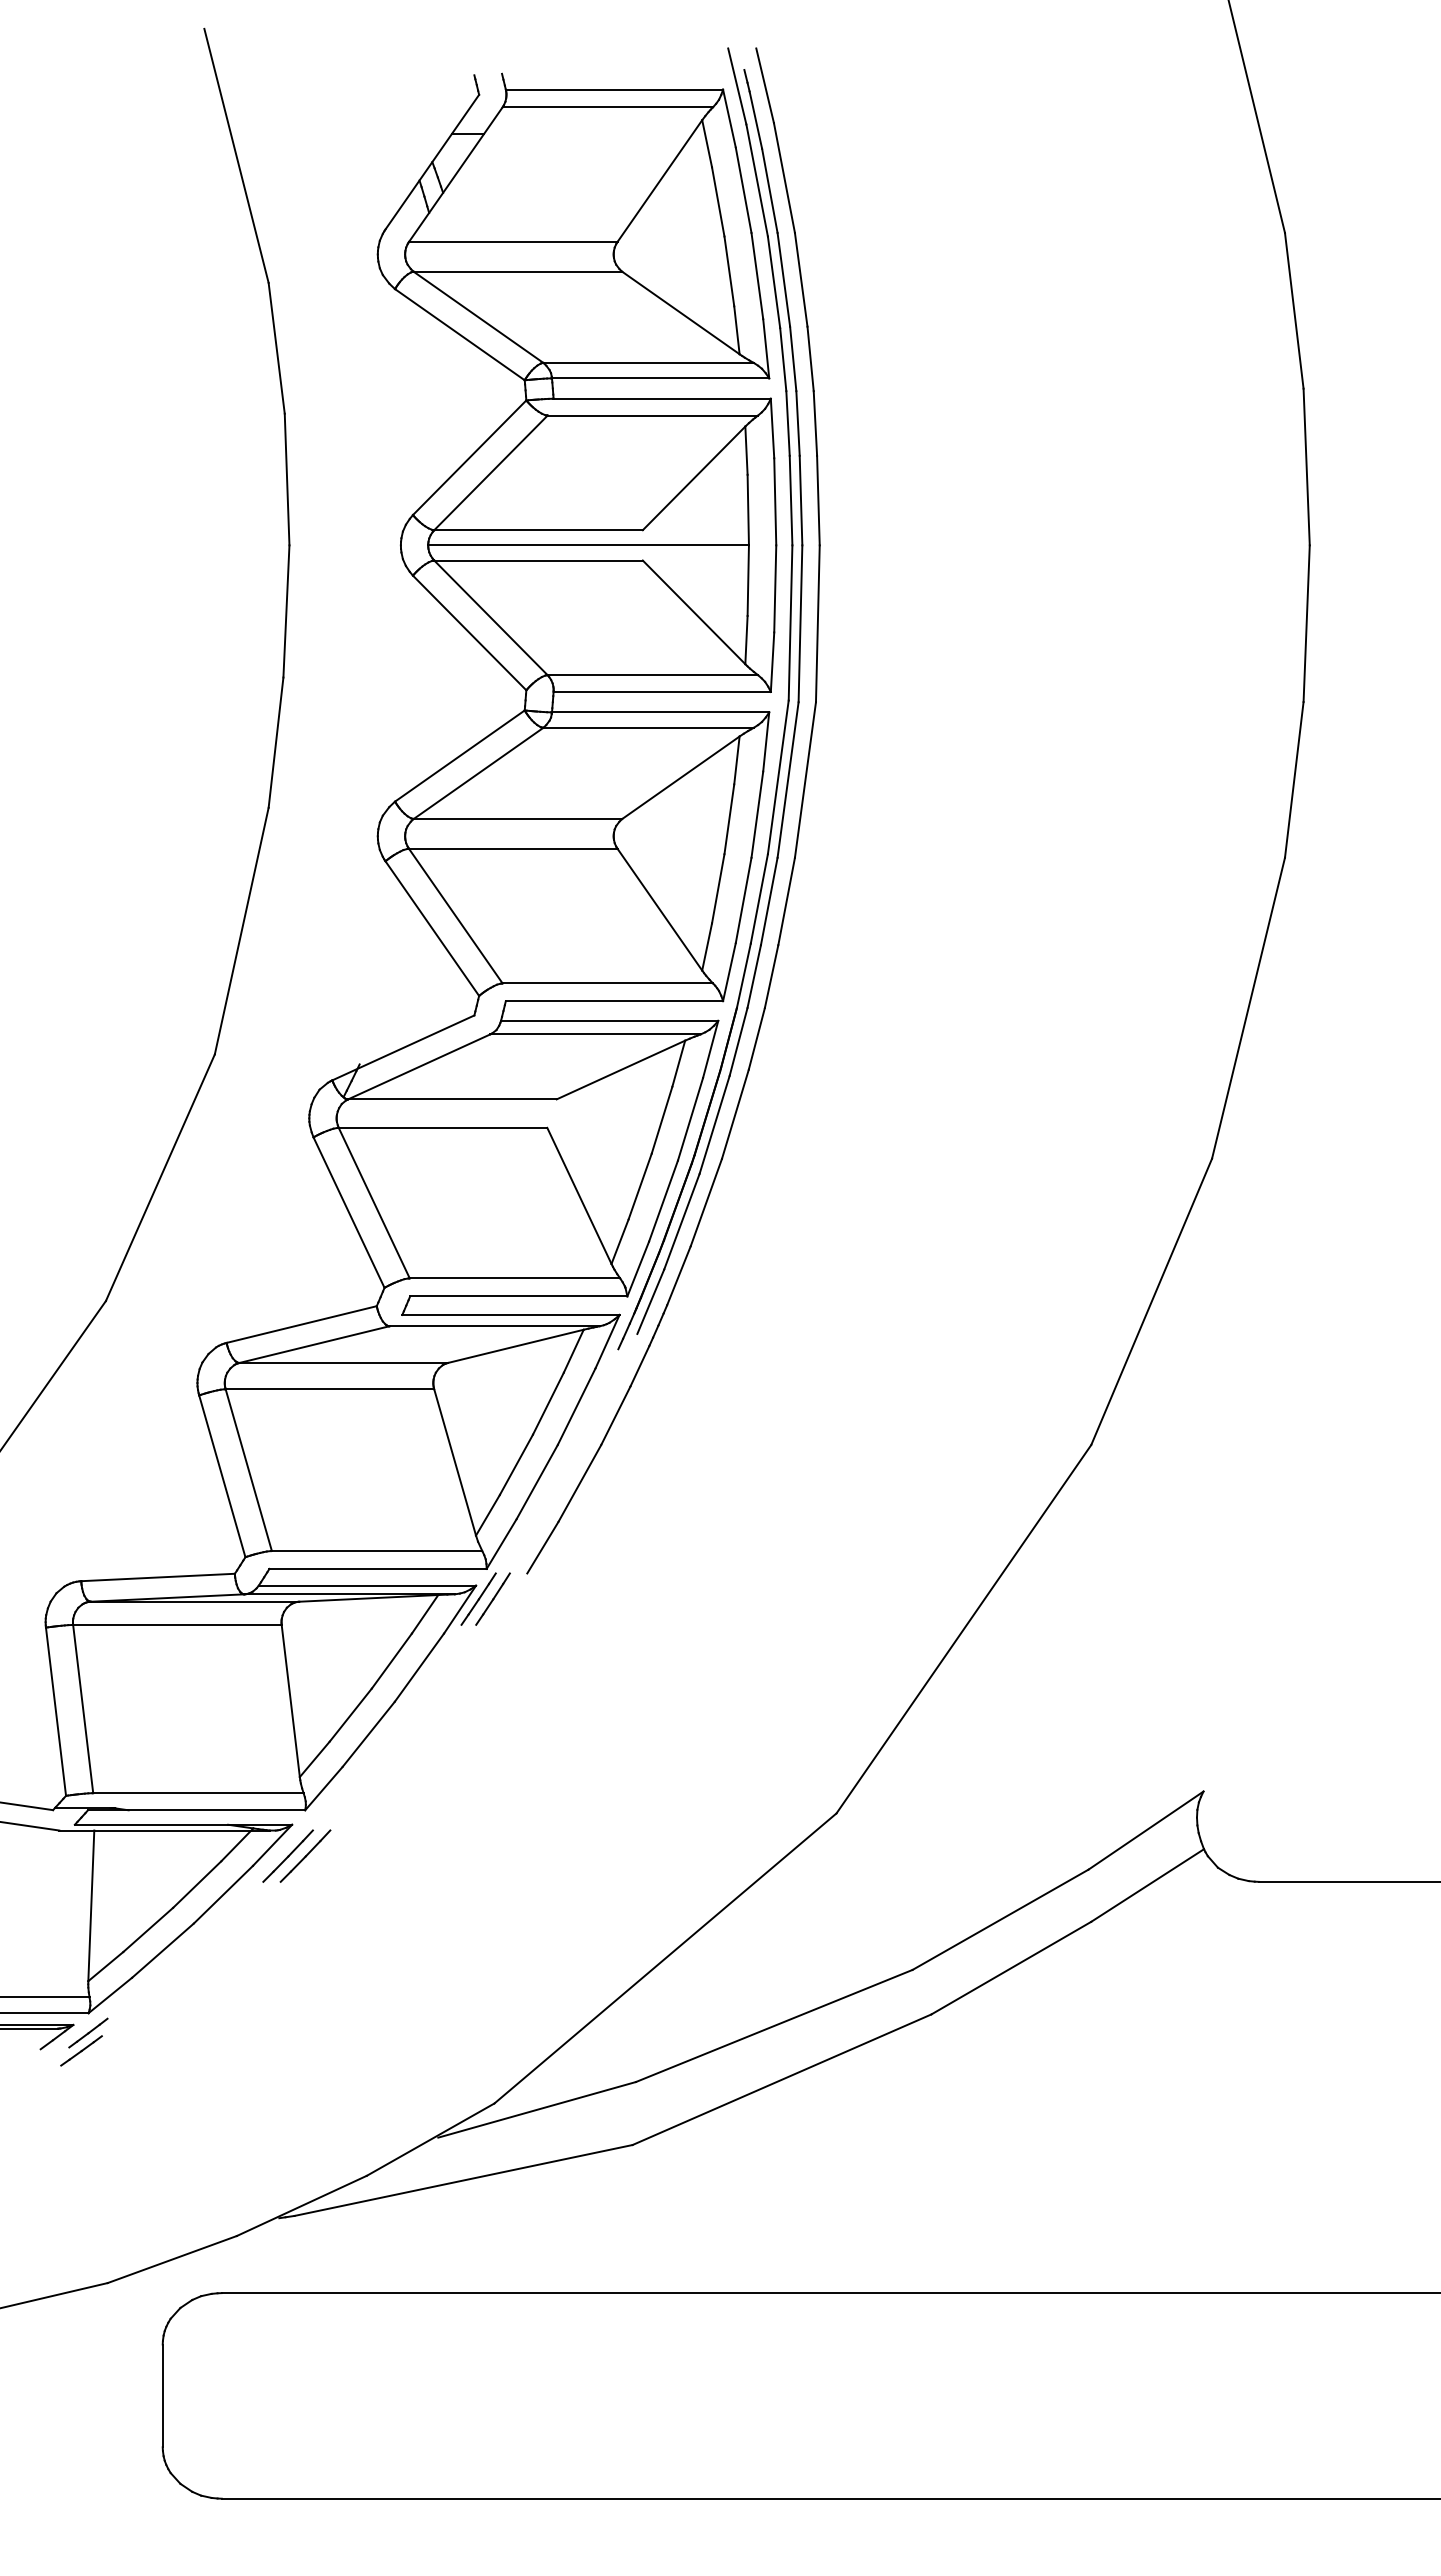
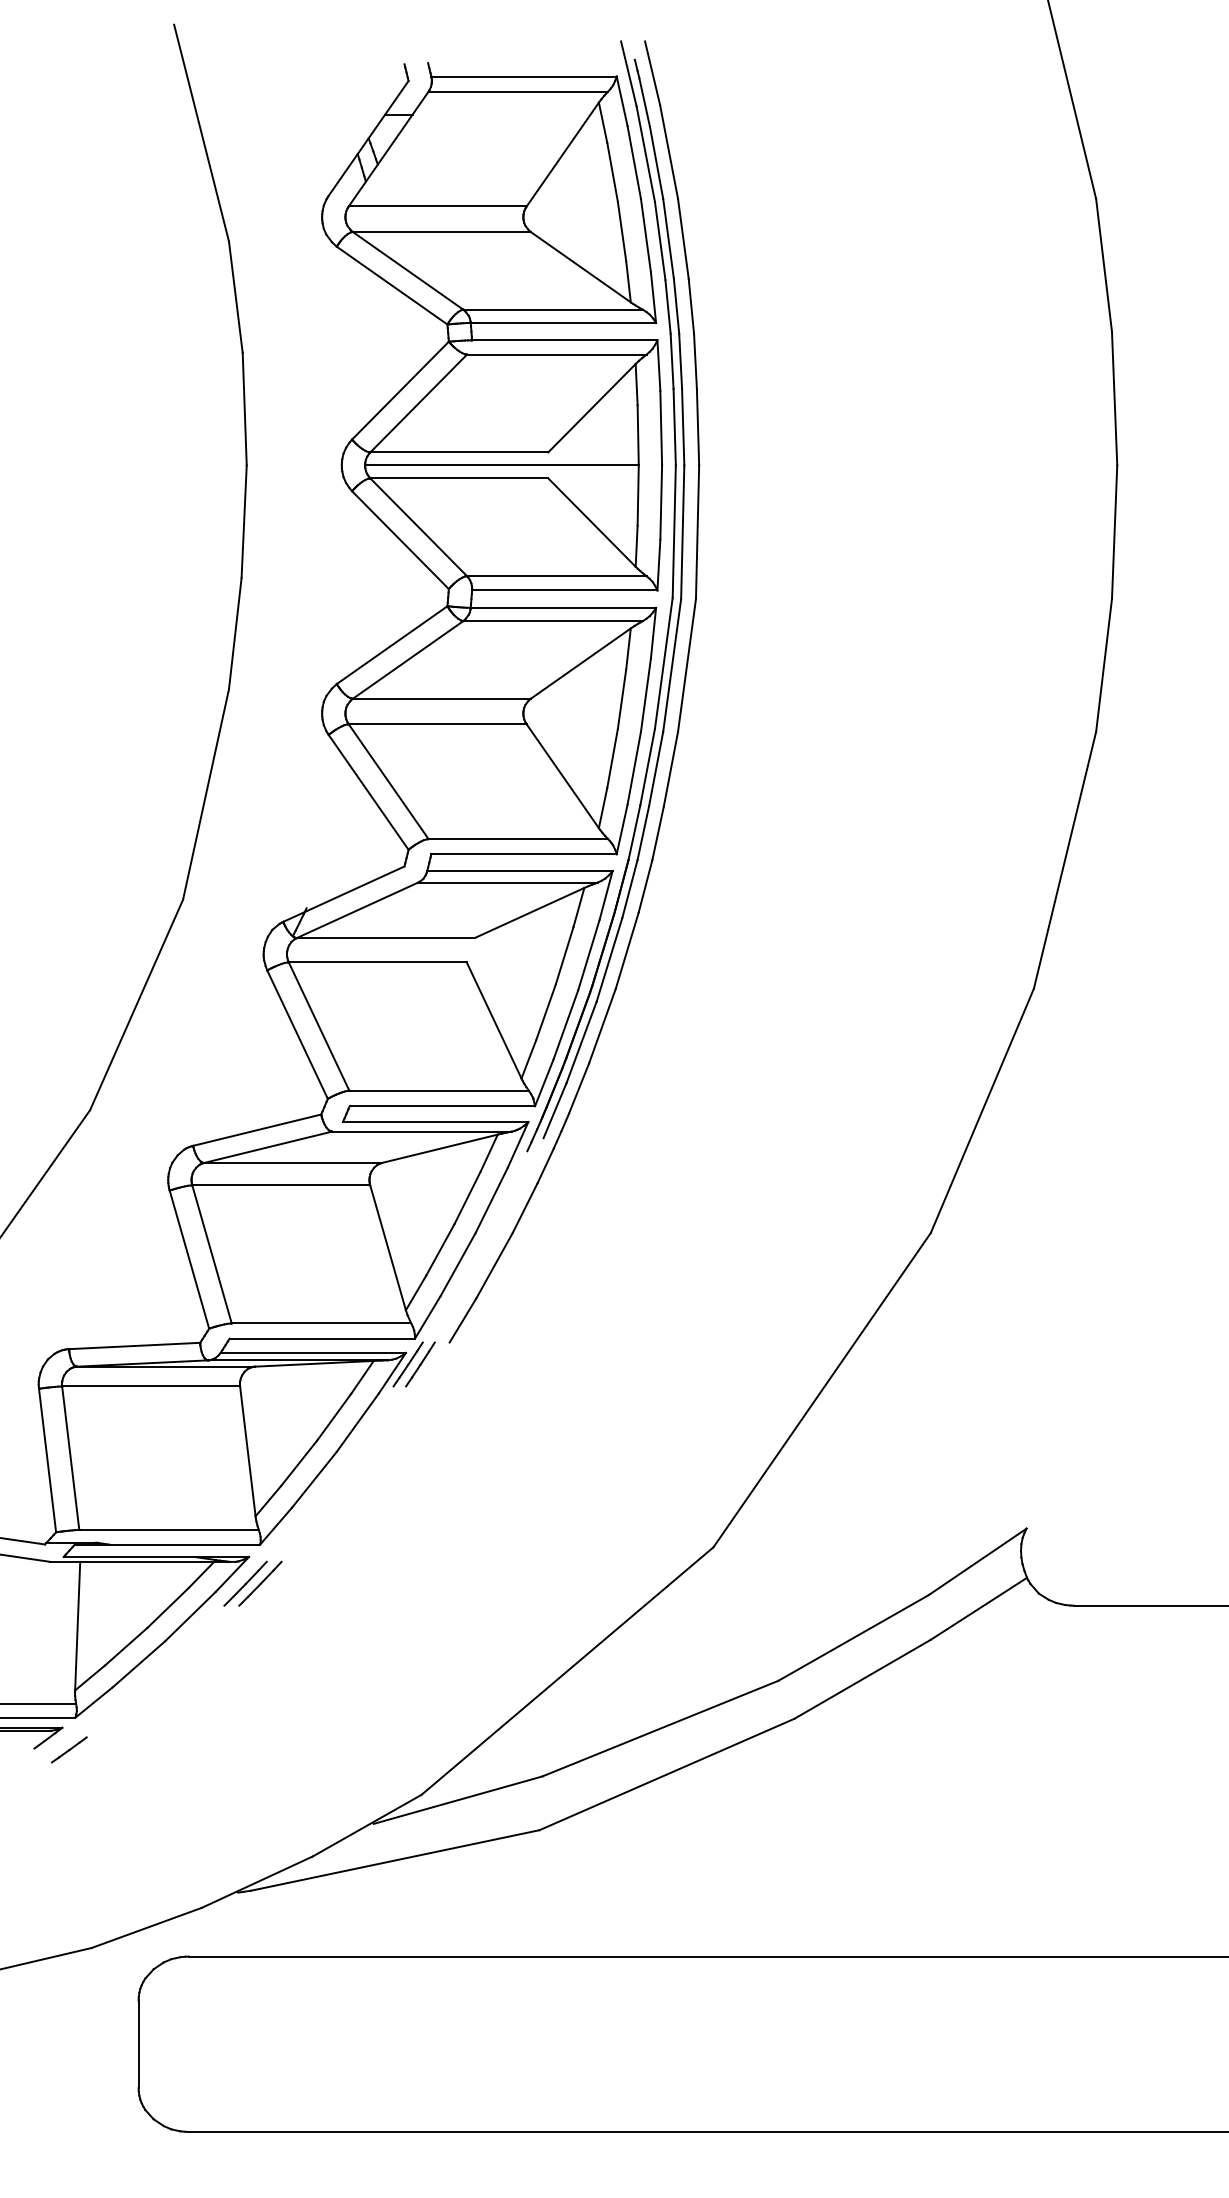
line: (88, 2032) -> (75, 1734), removed

